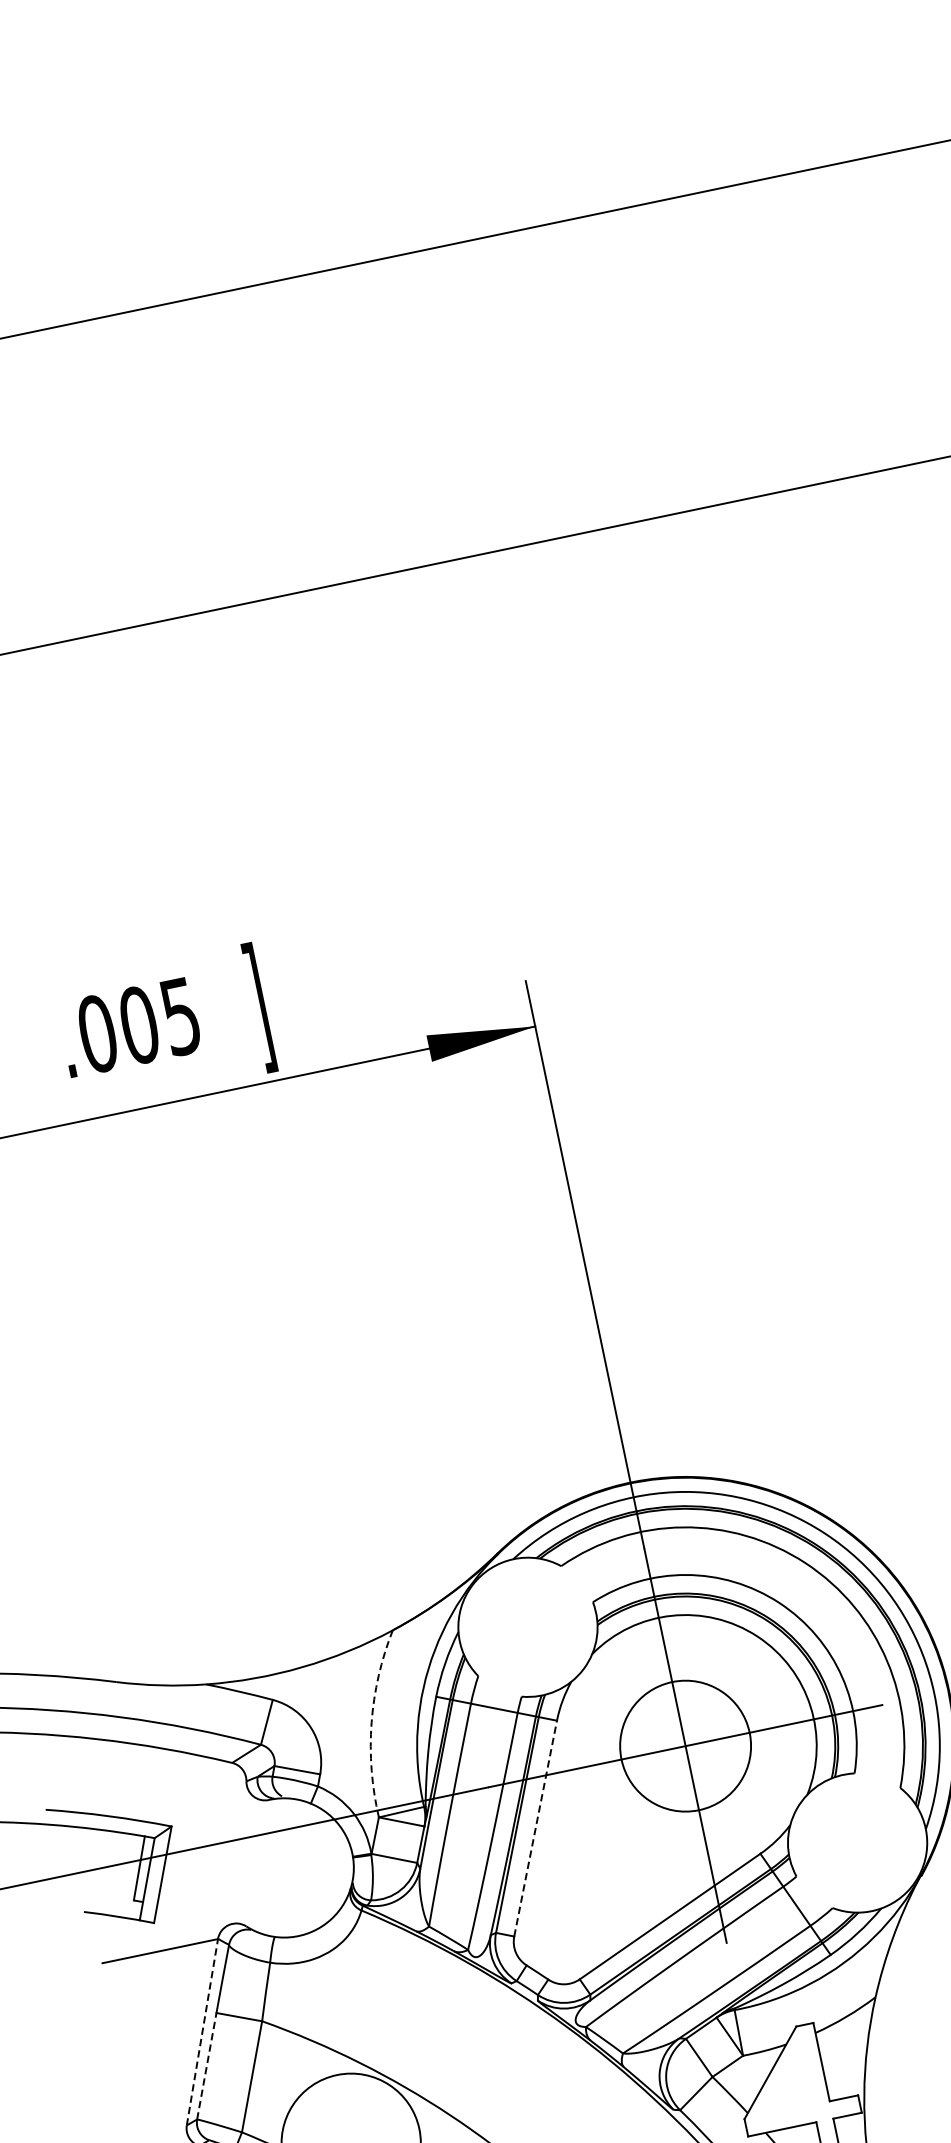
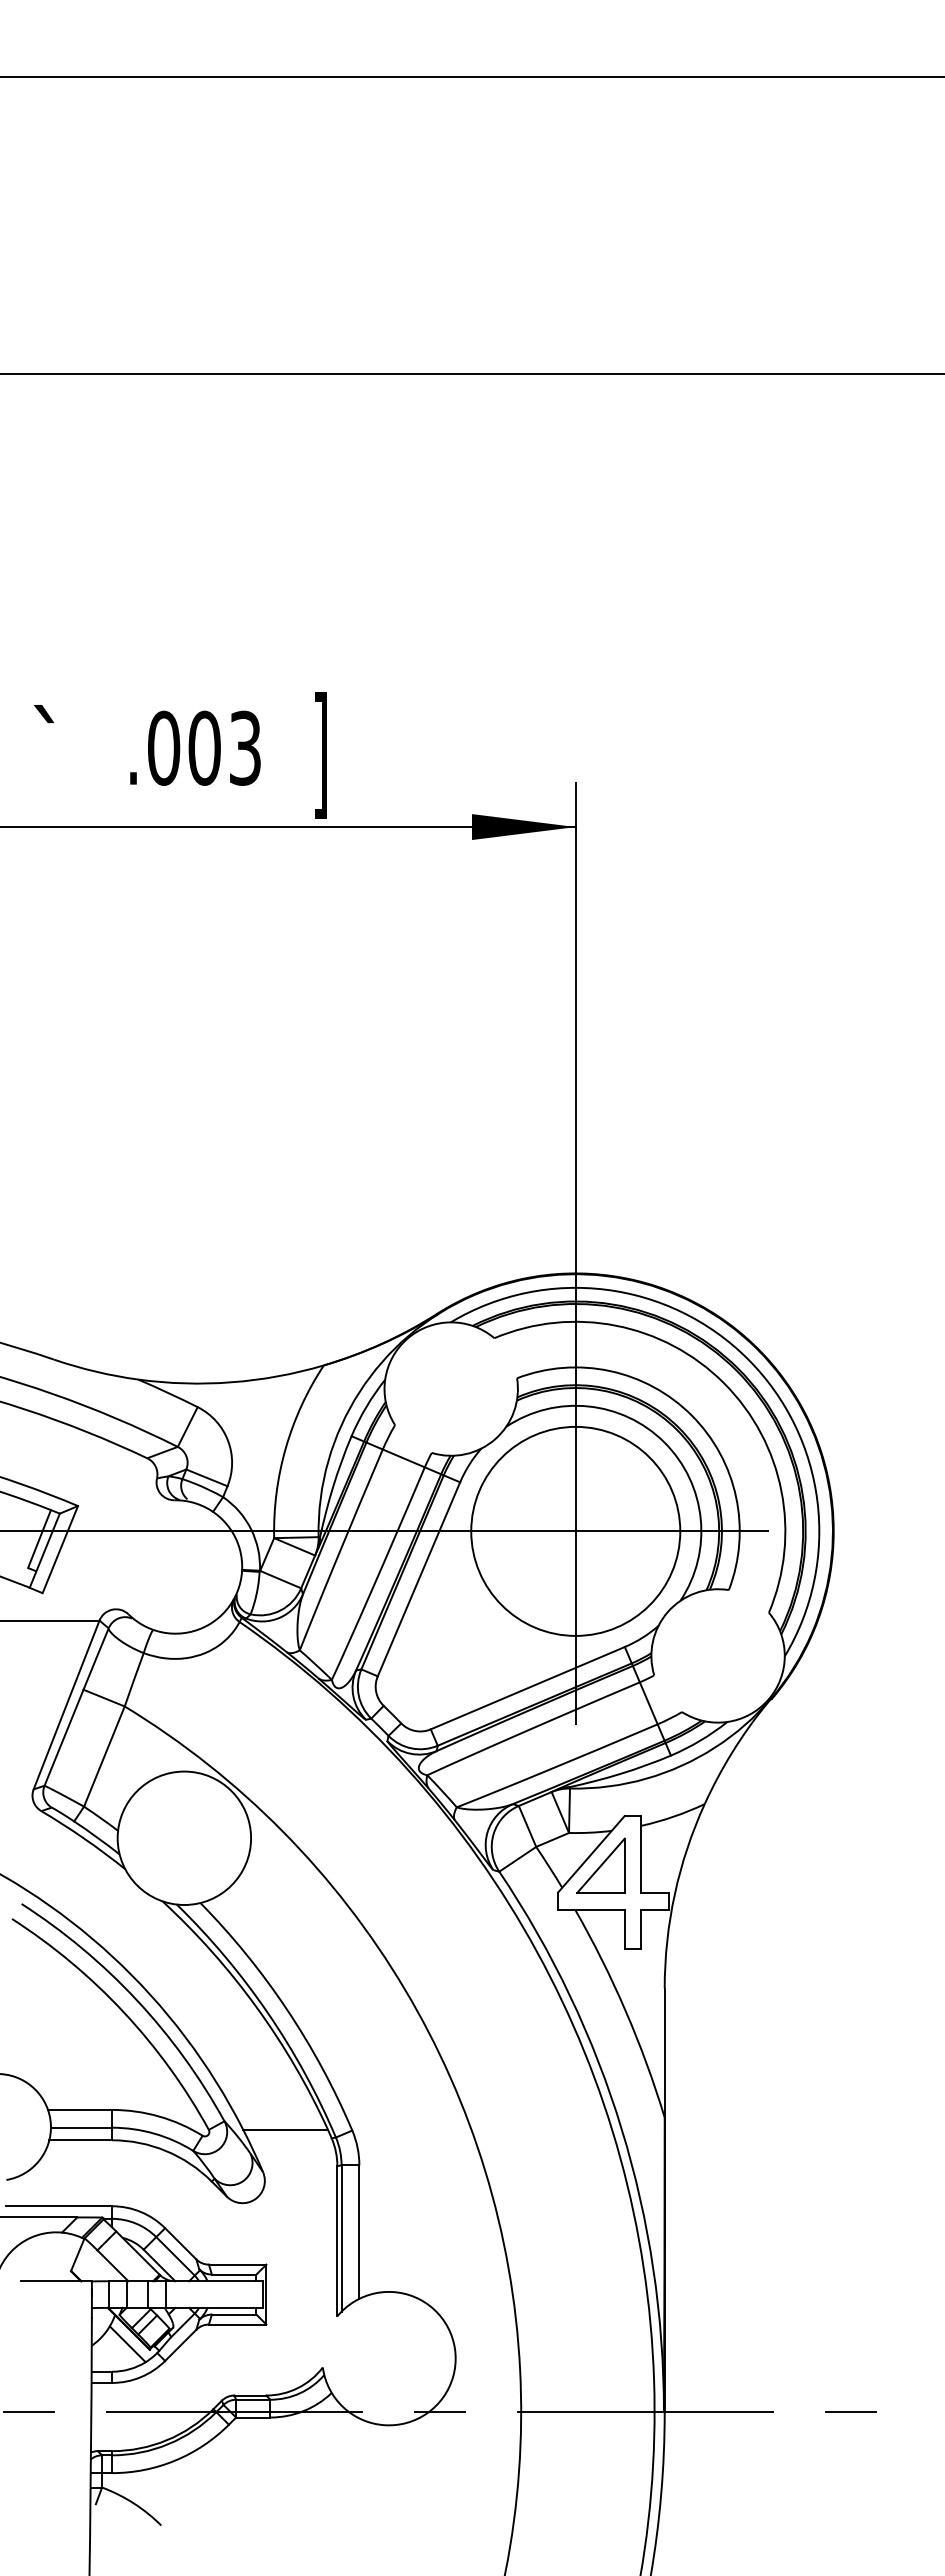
text: (180, 1015) -> (245, 747), .005 -> .003
arc: (371, 1722) -> (285, 1447), dashed -> solid
circle: (685, 1745) -> (575, 1530), size x1.67
line: (536, 1827) -> (419, 1578), dashed -> solid
line: (202, 2031) -> (66, 1704), dashed -> solid
line: (207, 2065) -> (64, 1737), dashed -> solid
part: (782, 2082) -> (600, 1865), added

